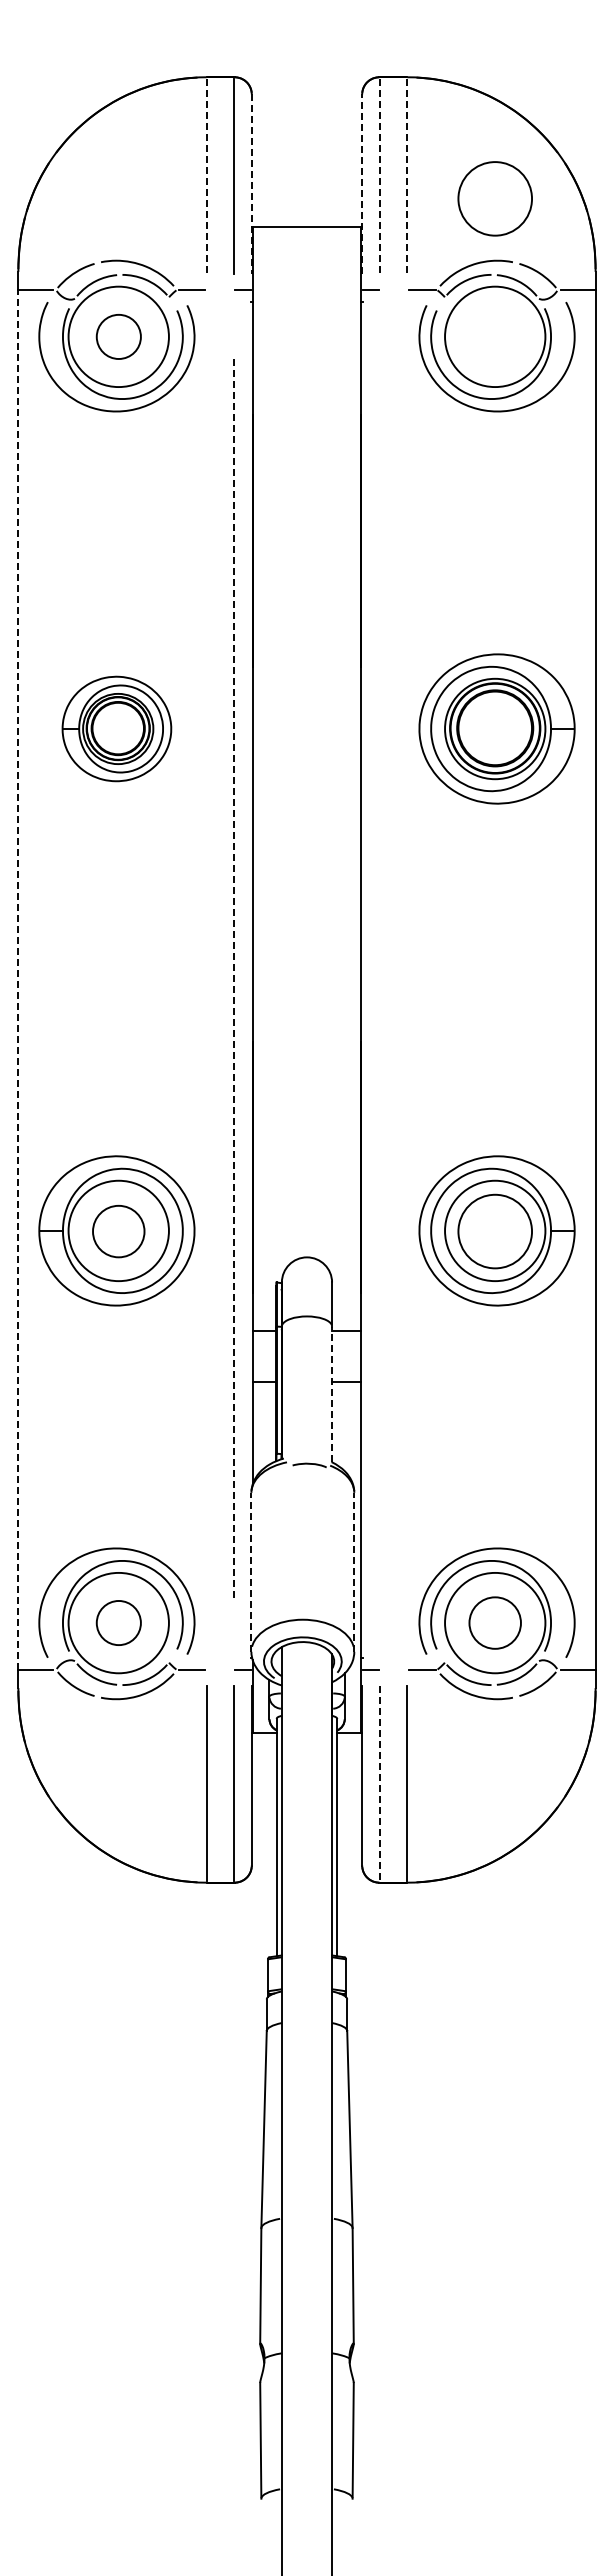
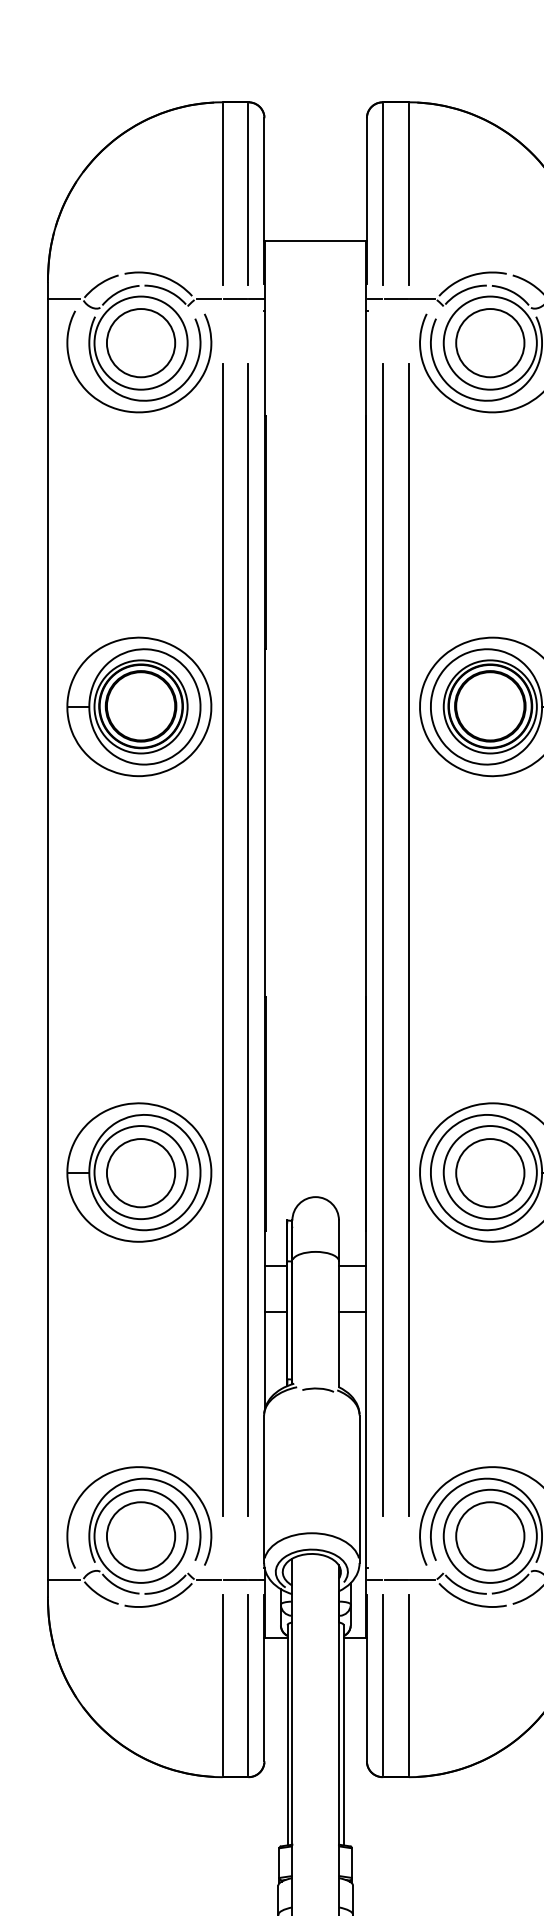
line: (206, 177) -> (222, 195), dashed -> solid
line: (379, 177) -> (382, 195), dashed -> solid
line: (407, 177) -> (408, 195), dashed -> solid
line: (251, 184) -> (264, 201), dashed -> solid
line: (362, 184) -> (367, 201), dashed -> solid
circle: (494, 198) -> (489, 342), moved
line: (219, 289) -> (234, 299), added
line: (393, 289) -> (395, 299), added
circle: (118, 336) -> (140, 342), size x1.67
part: (116, 728) -> (138, 706), size x1.43
line: (18, 979) -> (48, 939), dashed -> solid
line: (206, 979) -> (222, 939), added
line: (379, 979) -> (382, 939), added
line: (407, 979) -> (408, 939), added
line: (234, 980) -> (248, 940), dashed -> solid
circle: (118, 1231) -> (140, 1173), size x1.43
line: (332, 1394) -> (339, 1324), dashed -> solid
line: (251, 1571) -> (264, 1488), dashed -> solid
line: (354, 1571) -> (359, 1488), dashed -> solid
circle: (118, 1622) -> (140, 1535), size x1.67
circle: (495, 1622) -> (490, 1535), size x1.43
line: (219, 1670) -> (234, 1580), added
line: (393, 1670) -> (395, 1580), added
line: (379, 1783) -> (382, 1685), dashed -> solid

